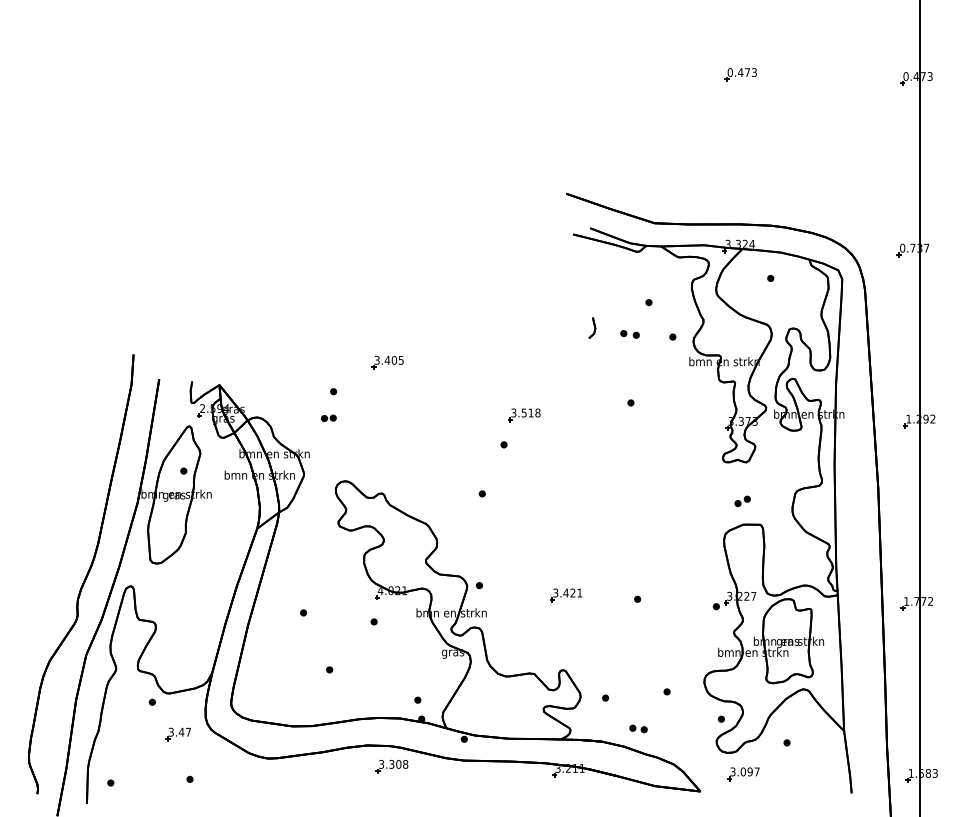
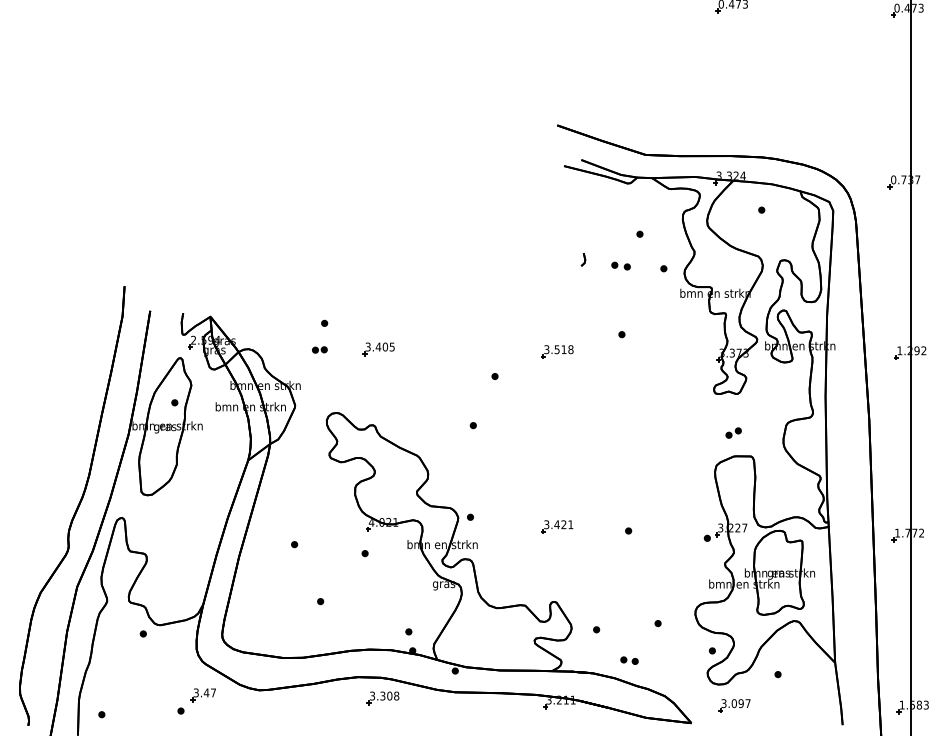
part: (592, 327) -> (583, 259), size x0.62
part: (387, 362) -> (378, 349), moved
part: (524, 415) -> (557, 352), moved
part: (177, 734) -> (202, 695), moved

